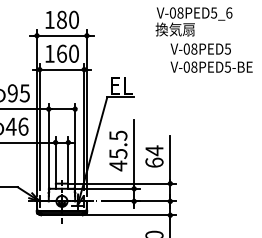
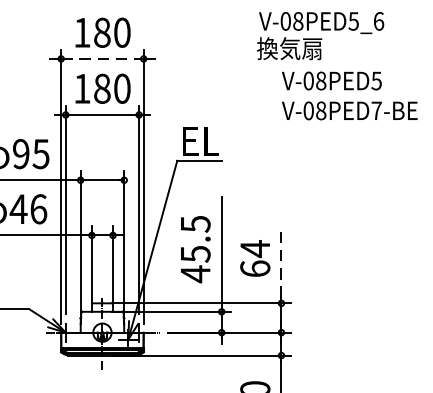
line: (61, 35) -> (101, 58), solid -> dashed
text: (61, 53) -> (101, 88), 160 -> 180
text: (227, 66) -> (375, 109), V-08PED5-BE -> V-08PED7-BE
line: (170, 158) -> (281, 261), solid -> dashed

